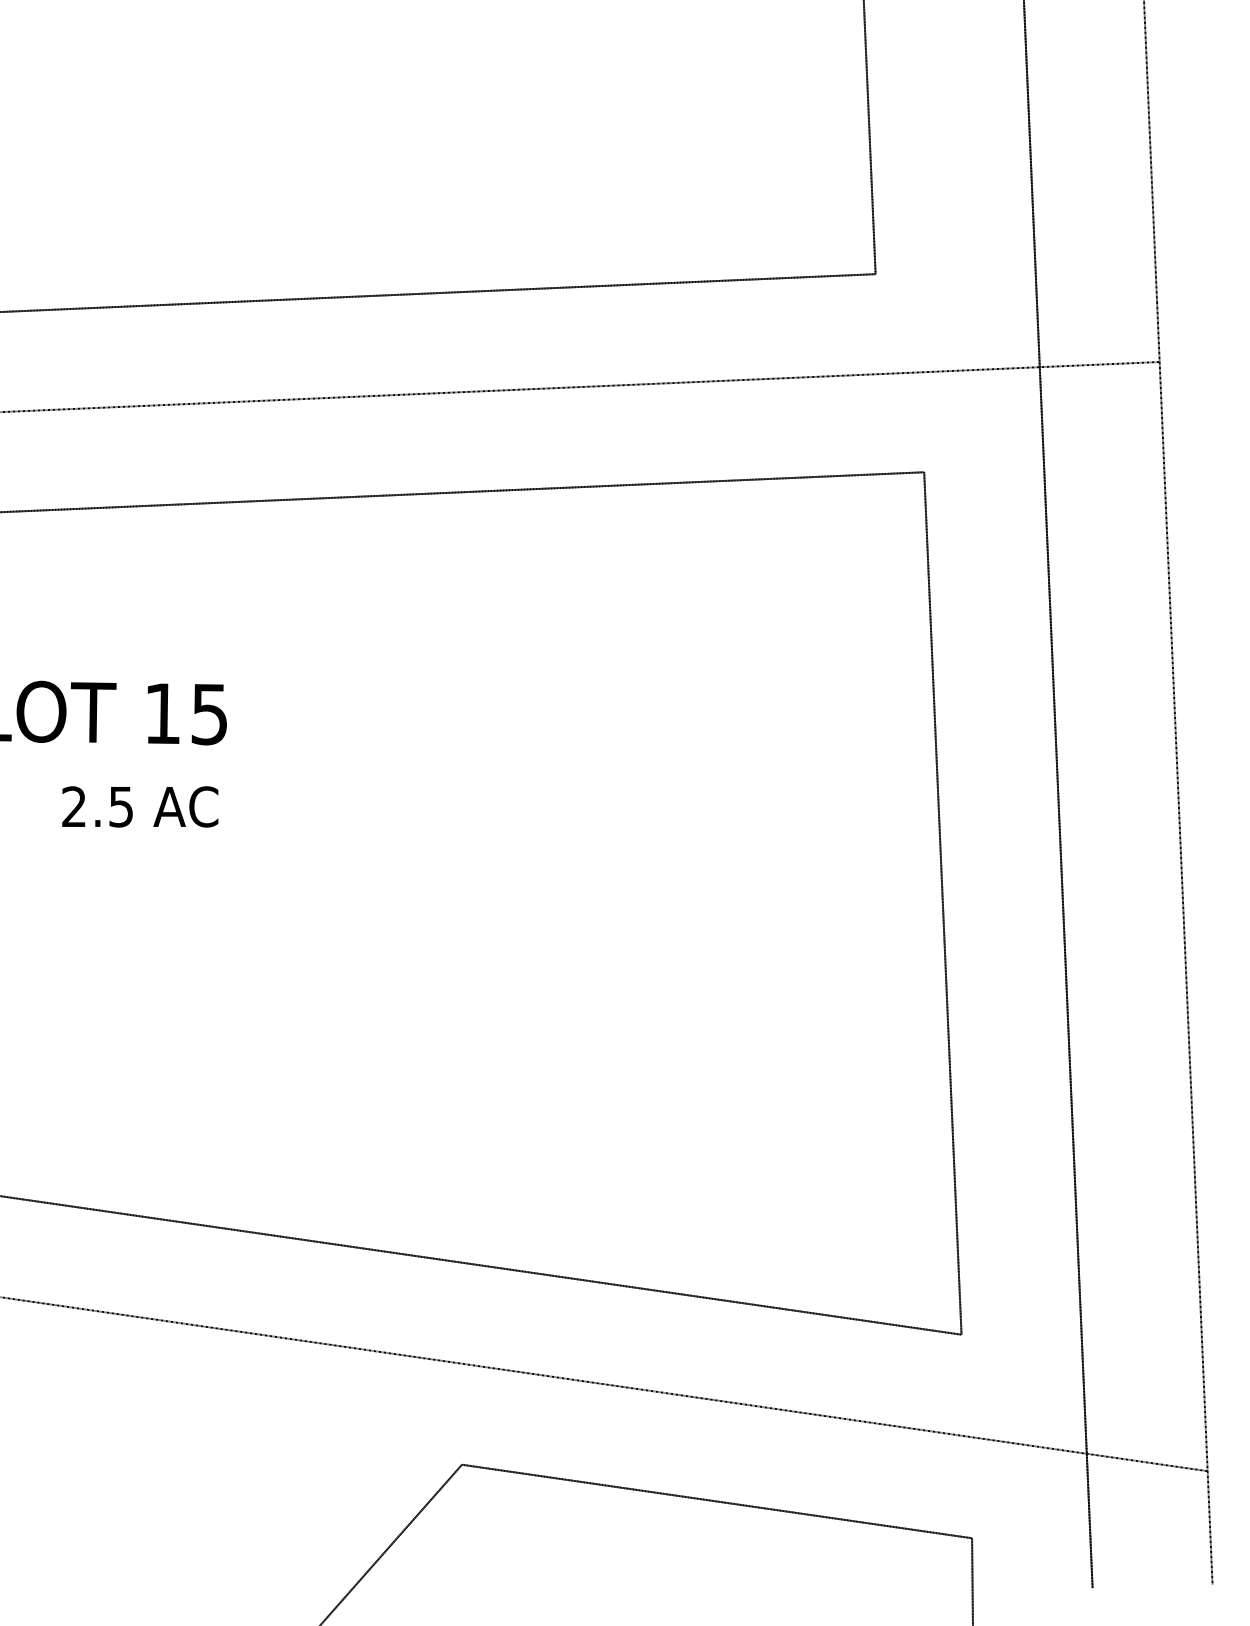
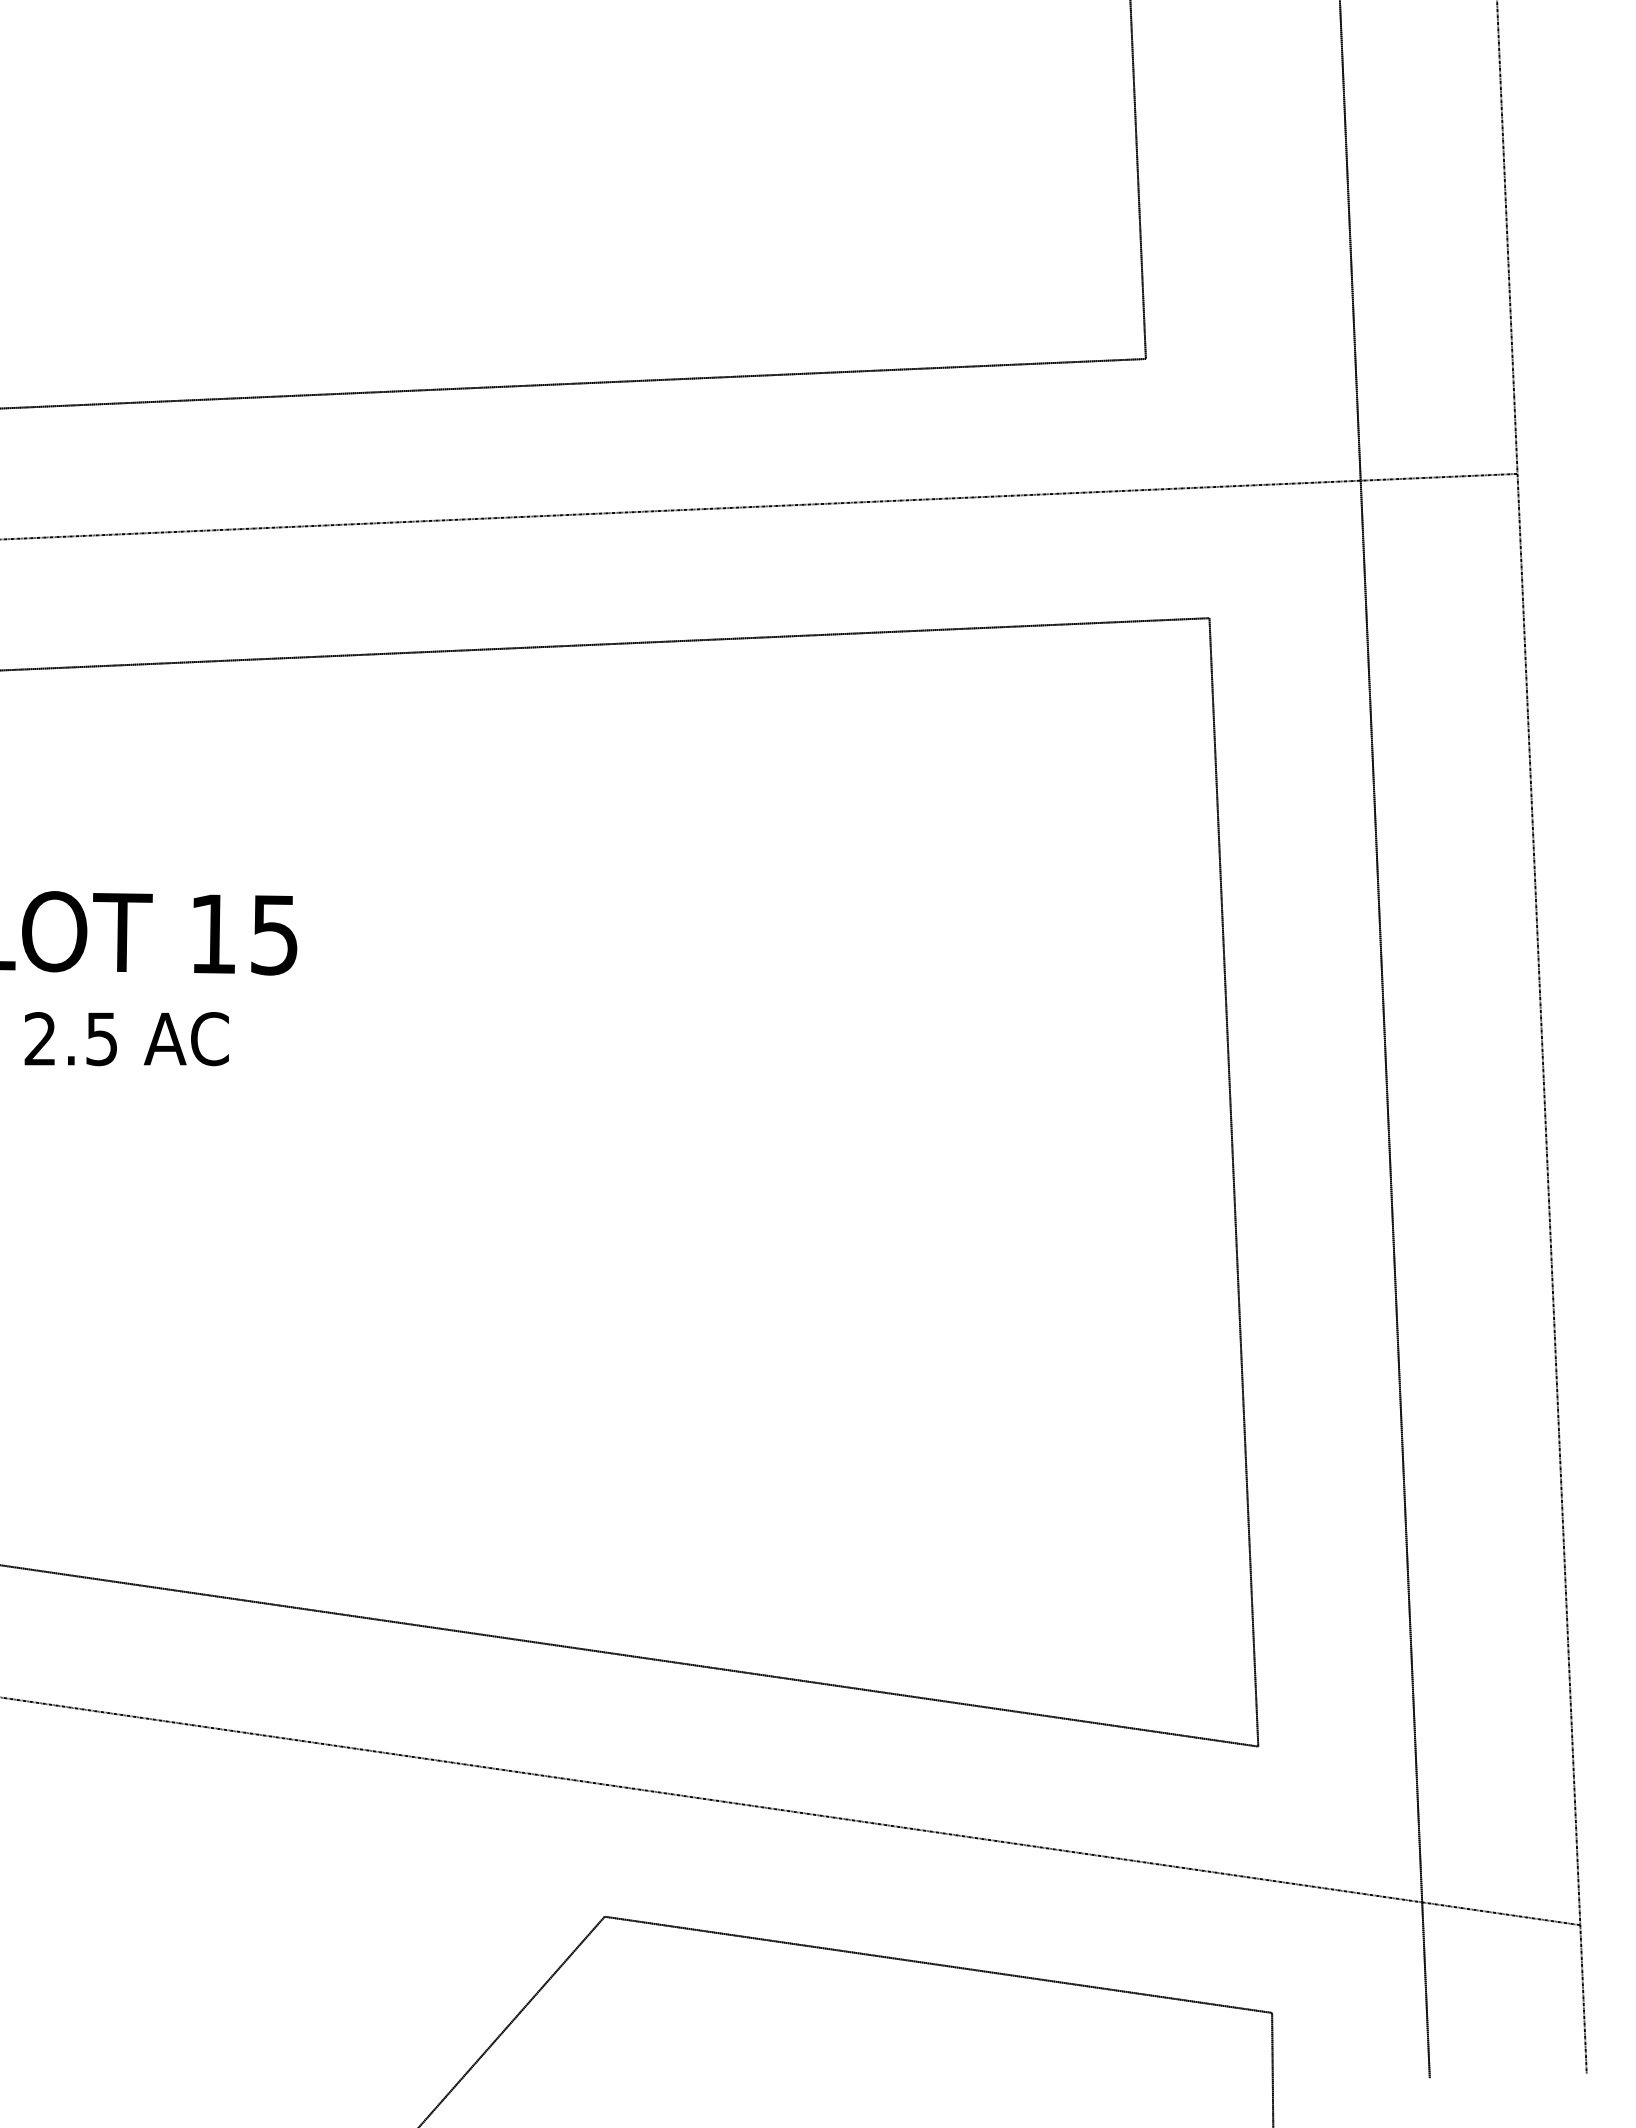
text: (140, 807) -> (126, 1039), moved

